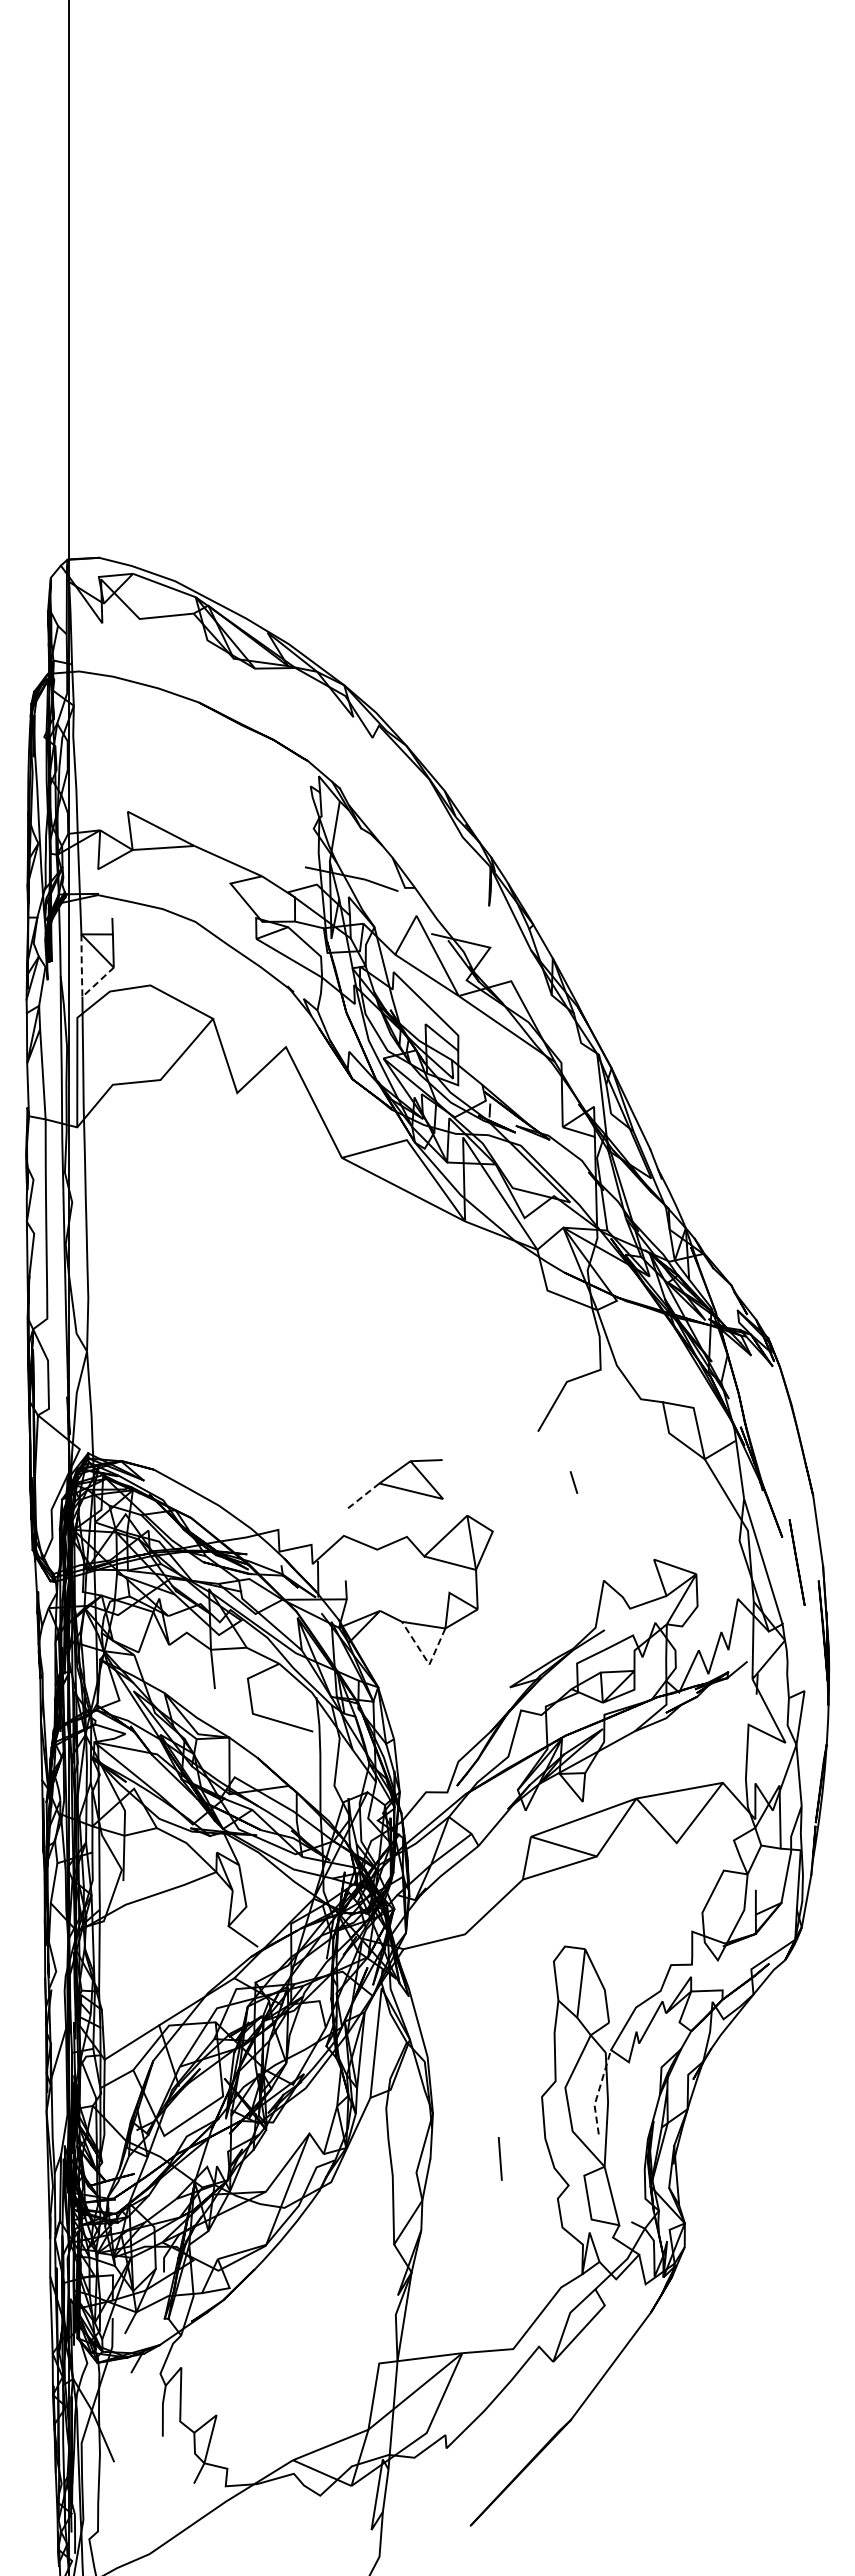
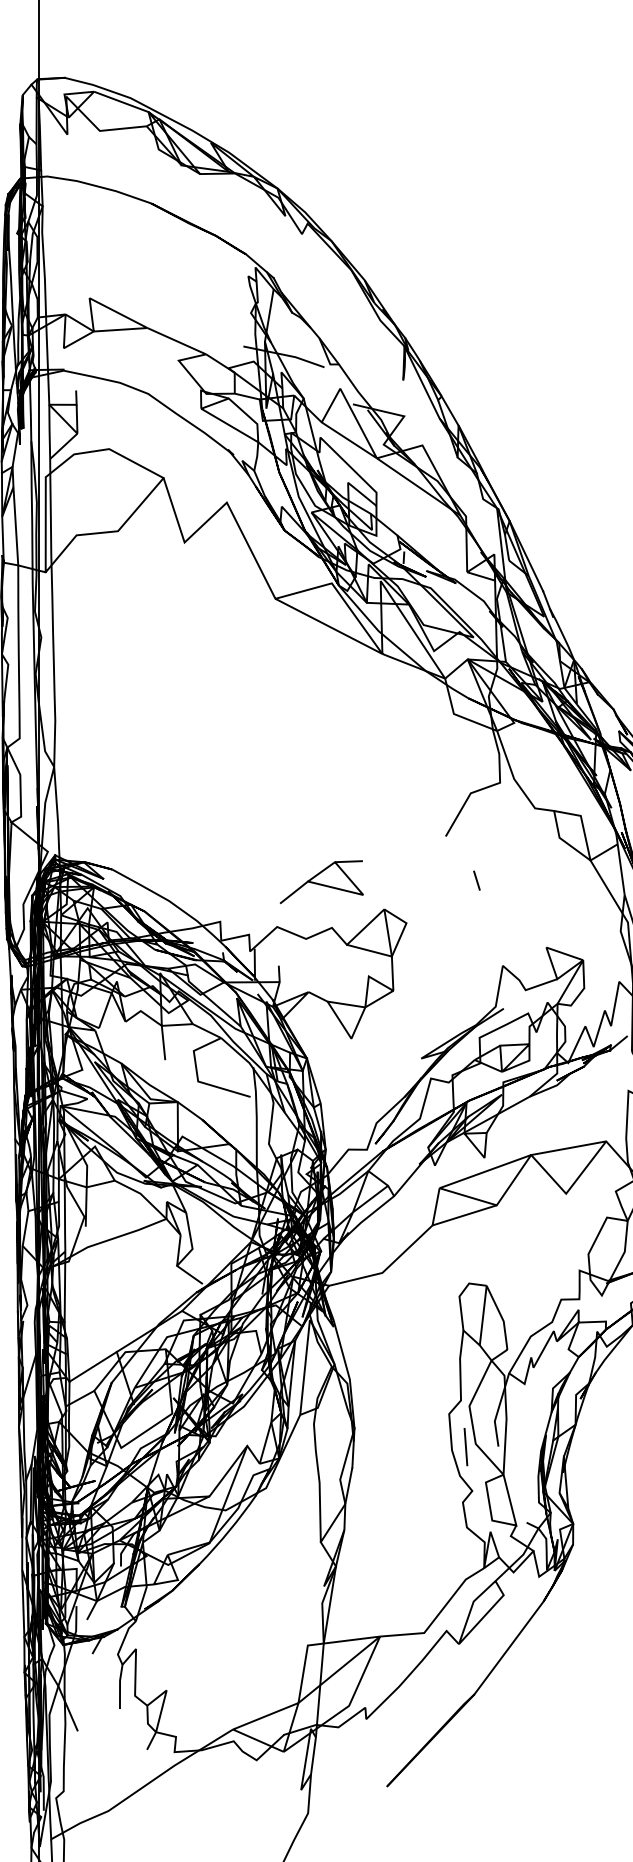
line: (82, 987) -> (50, 450), dashed -> solid
line: (363, 1495) -> (294, 891), dashed -> solid
line: (426, 1660) -> (348, 1035), dashed -> solid
line: (598, 2091) -> (498, 1409), dashed -> solid
line: (499, 2158) -> (465, 1446), moved

